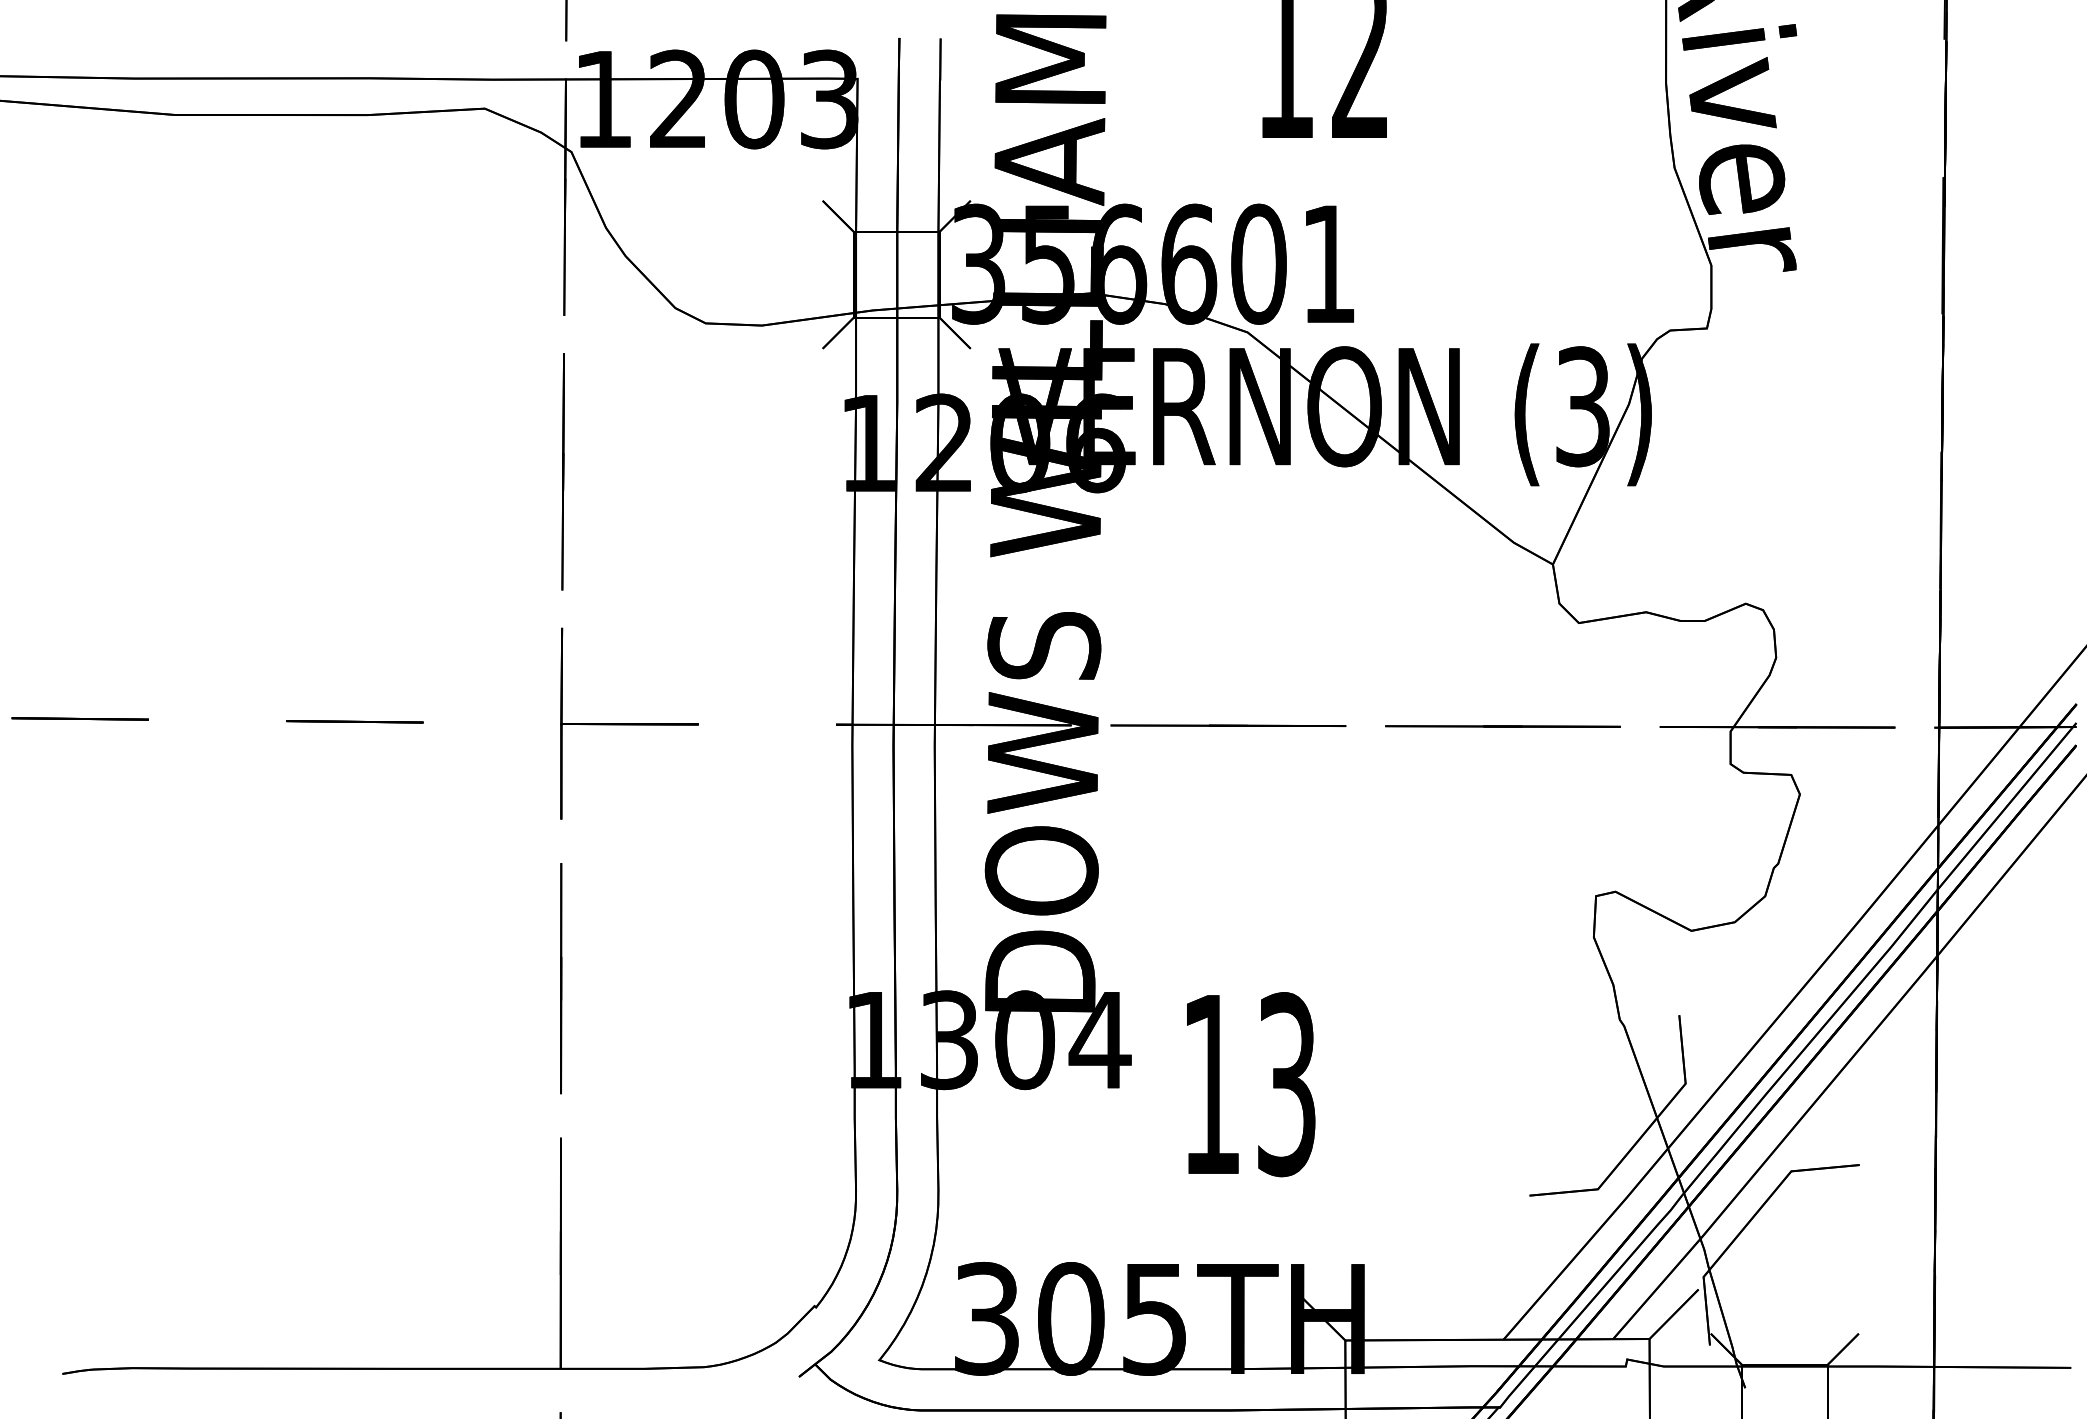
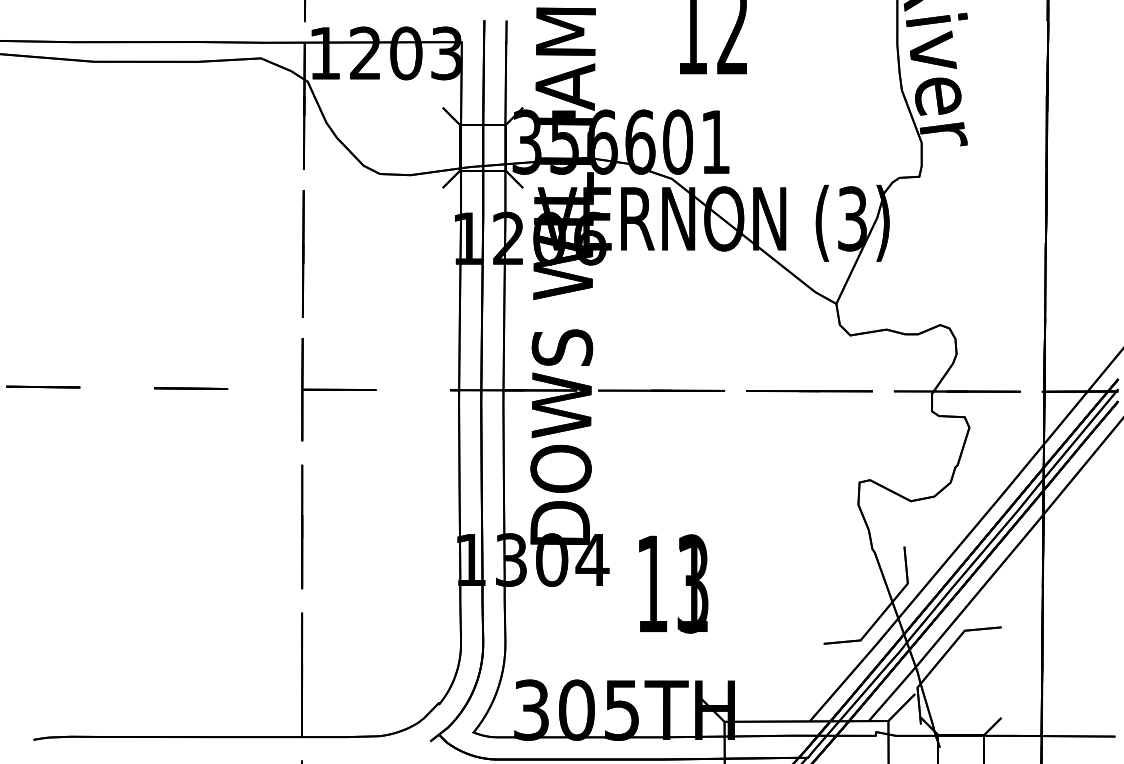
text: (1285, 1083) -> (692, 583), 13 -> 11

